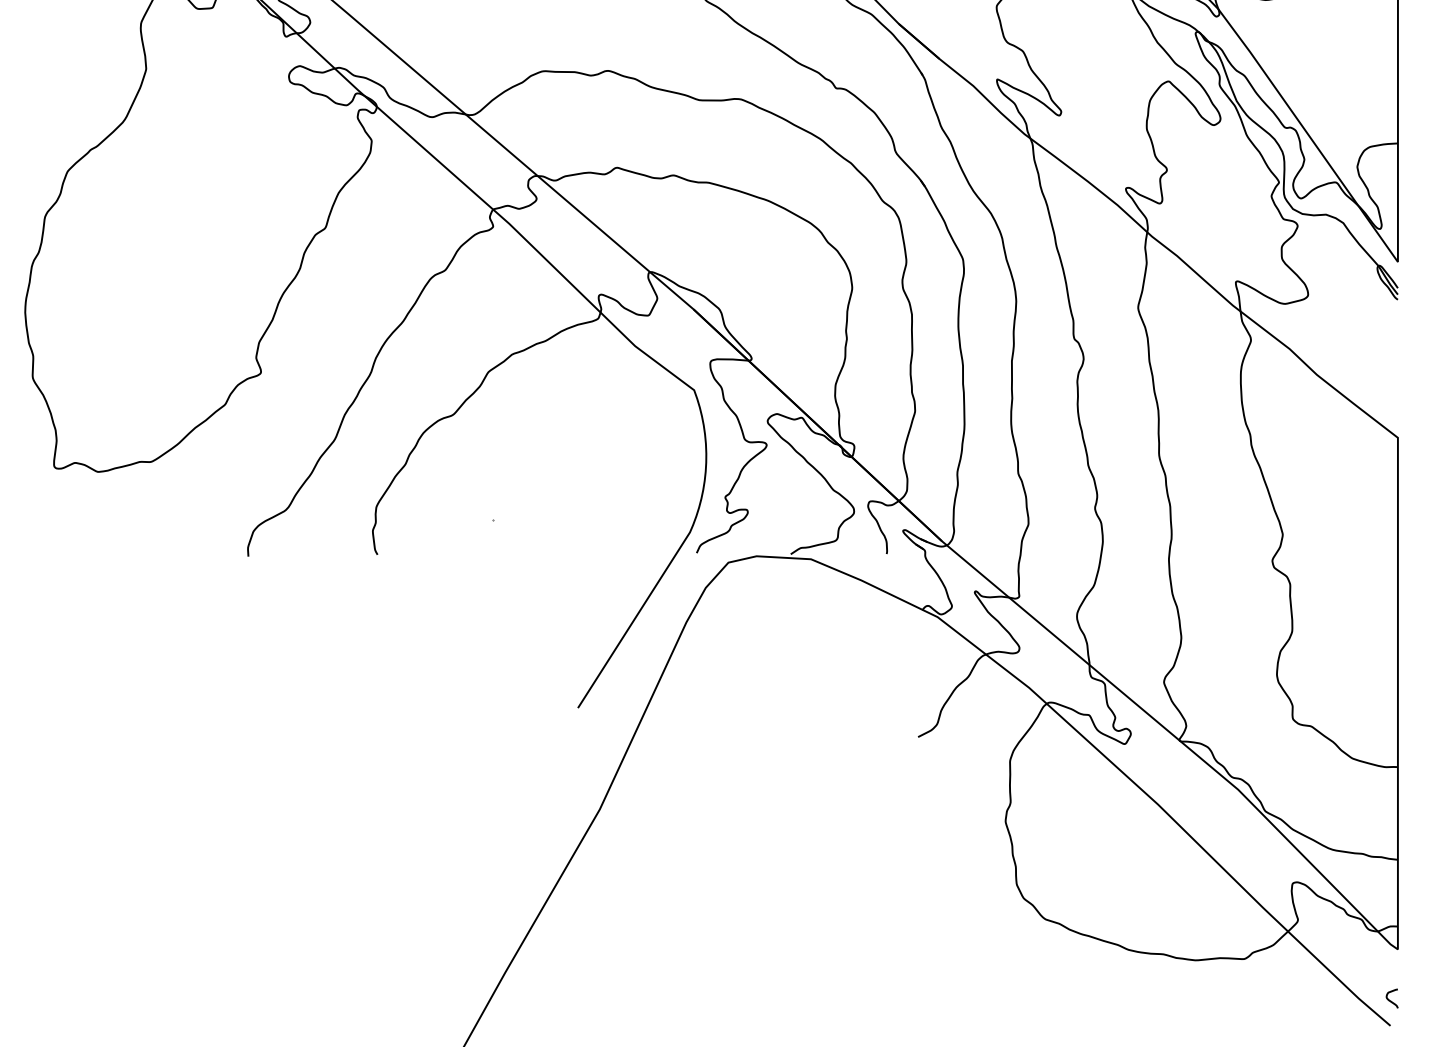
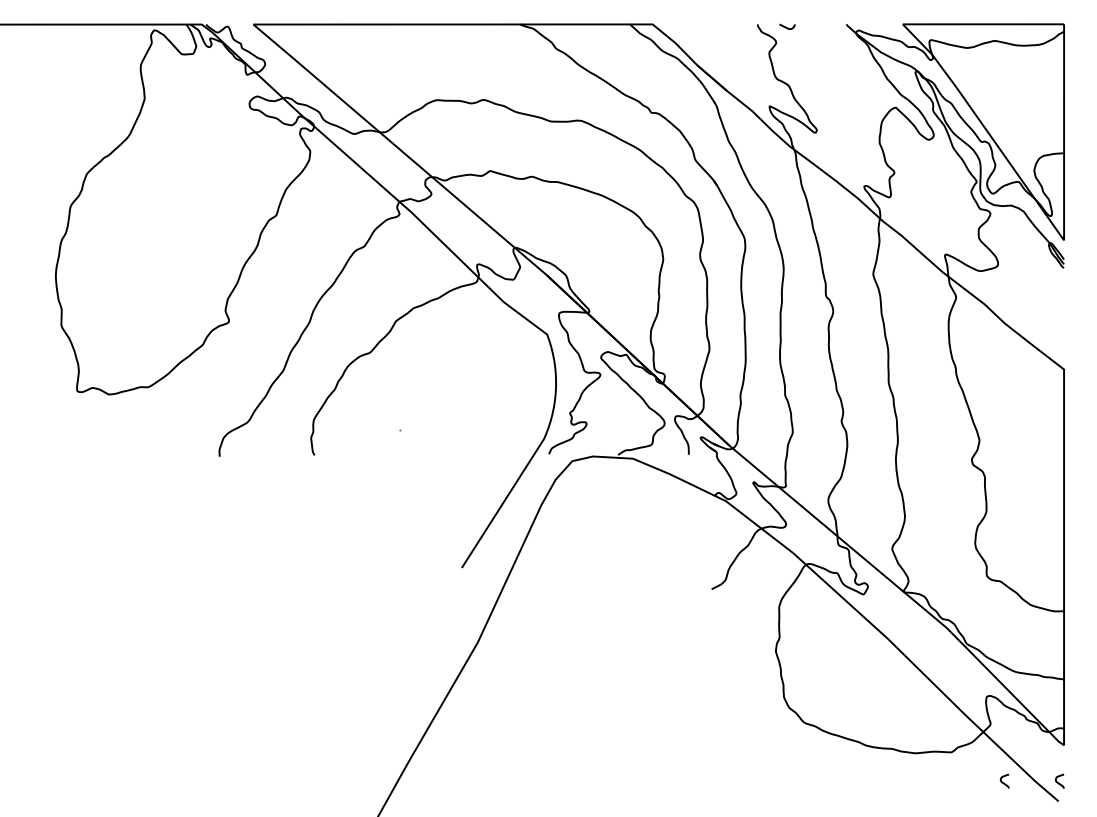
curve: (1316, 1000) -> (1004, 782), added

